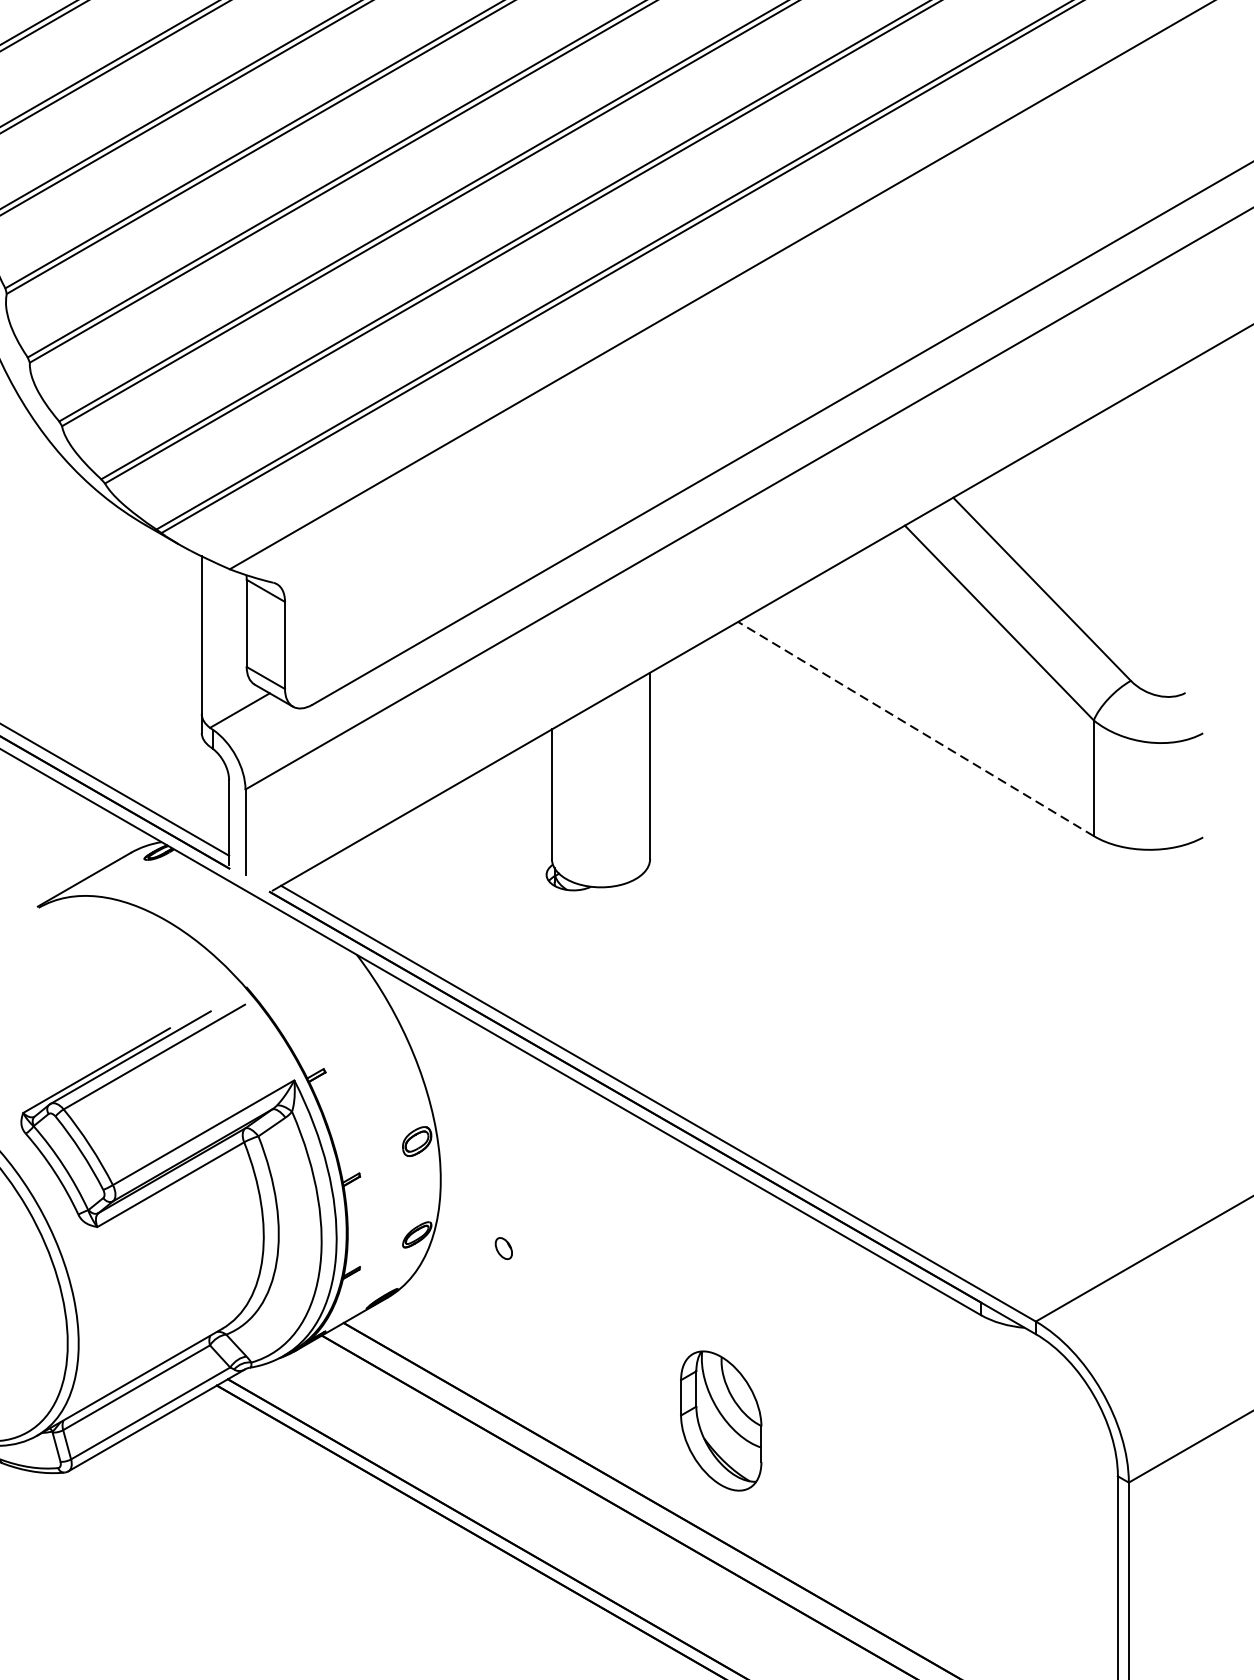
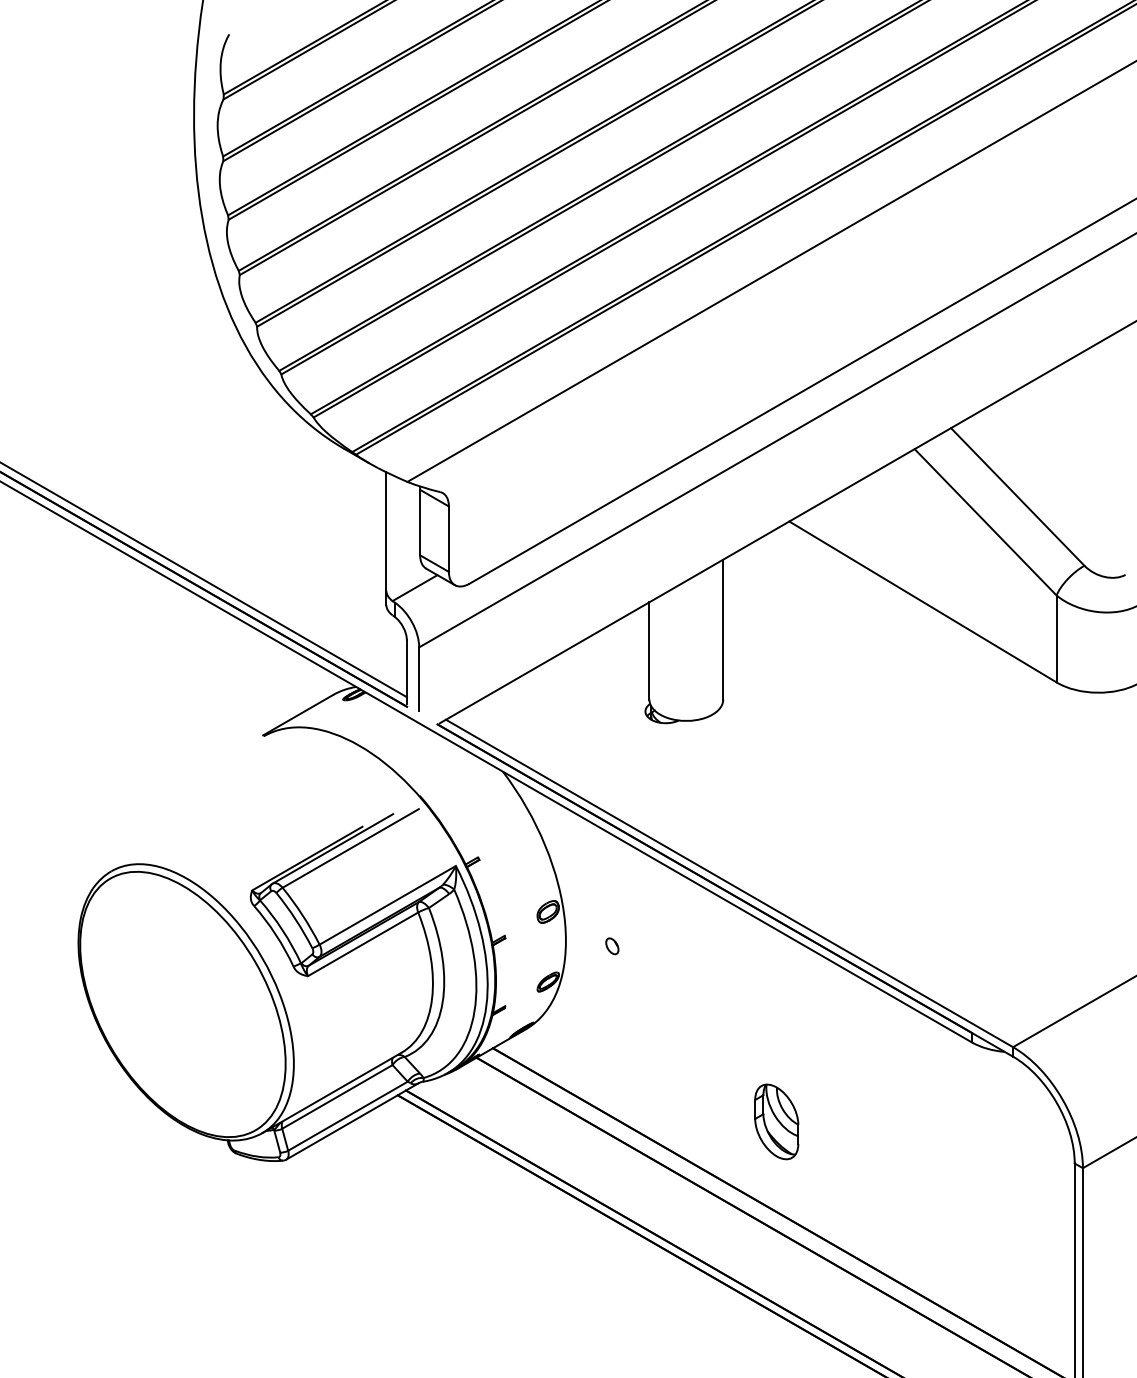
line: (915, 728) -> (922, 601), dashed -> solid
part: (504, 1248) -> (612, 946), moved
part: (721, 1420) -> (776, 1121), size x0.71

